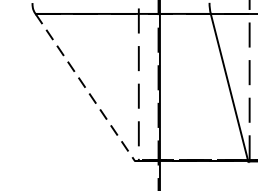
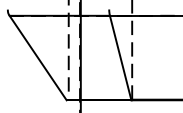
line: (86, 88) -> (38, 58), dashed -> solid

